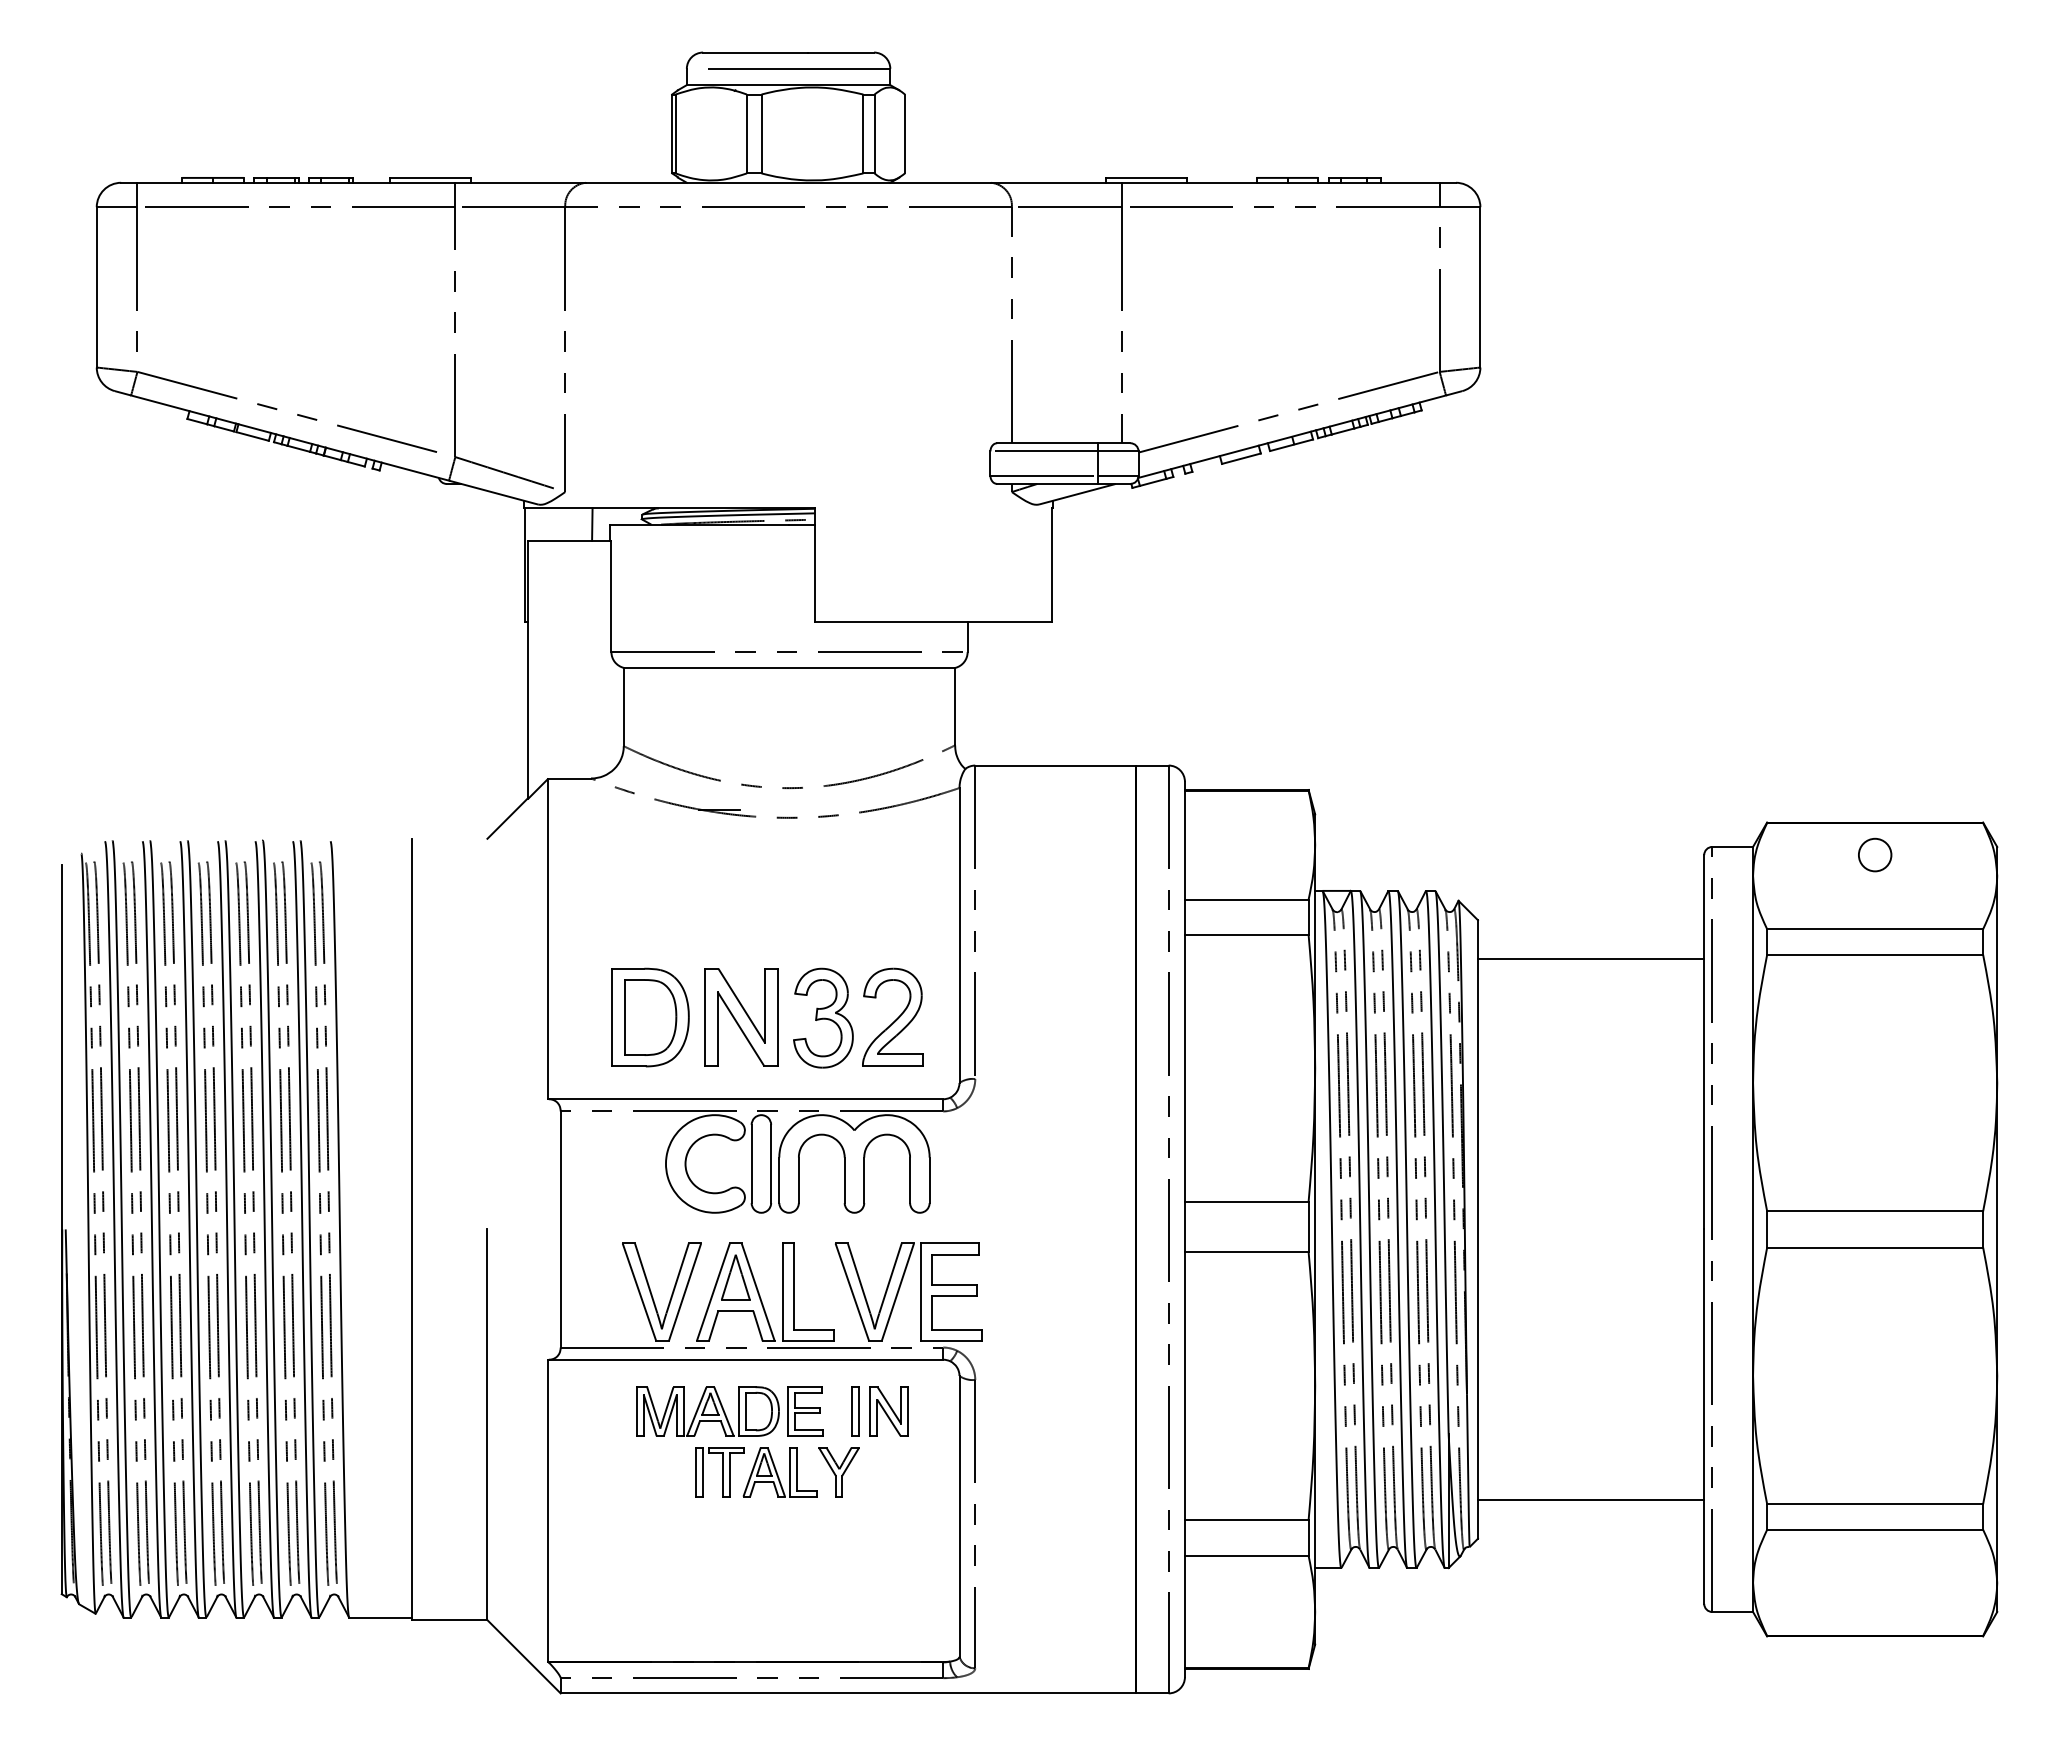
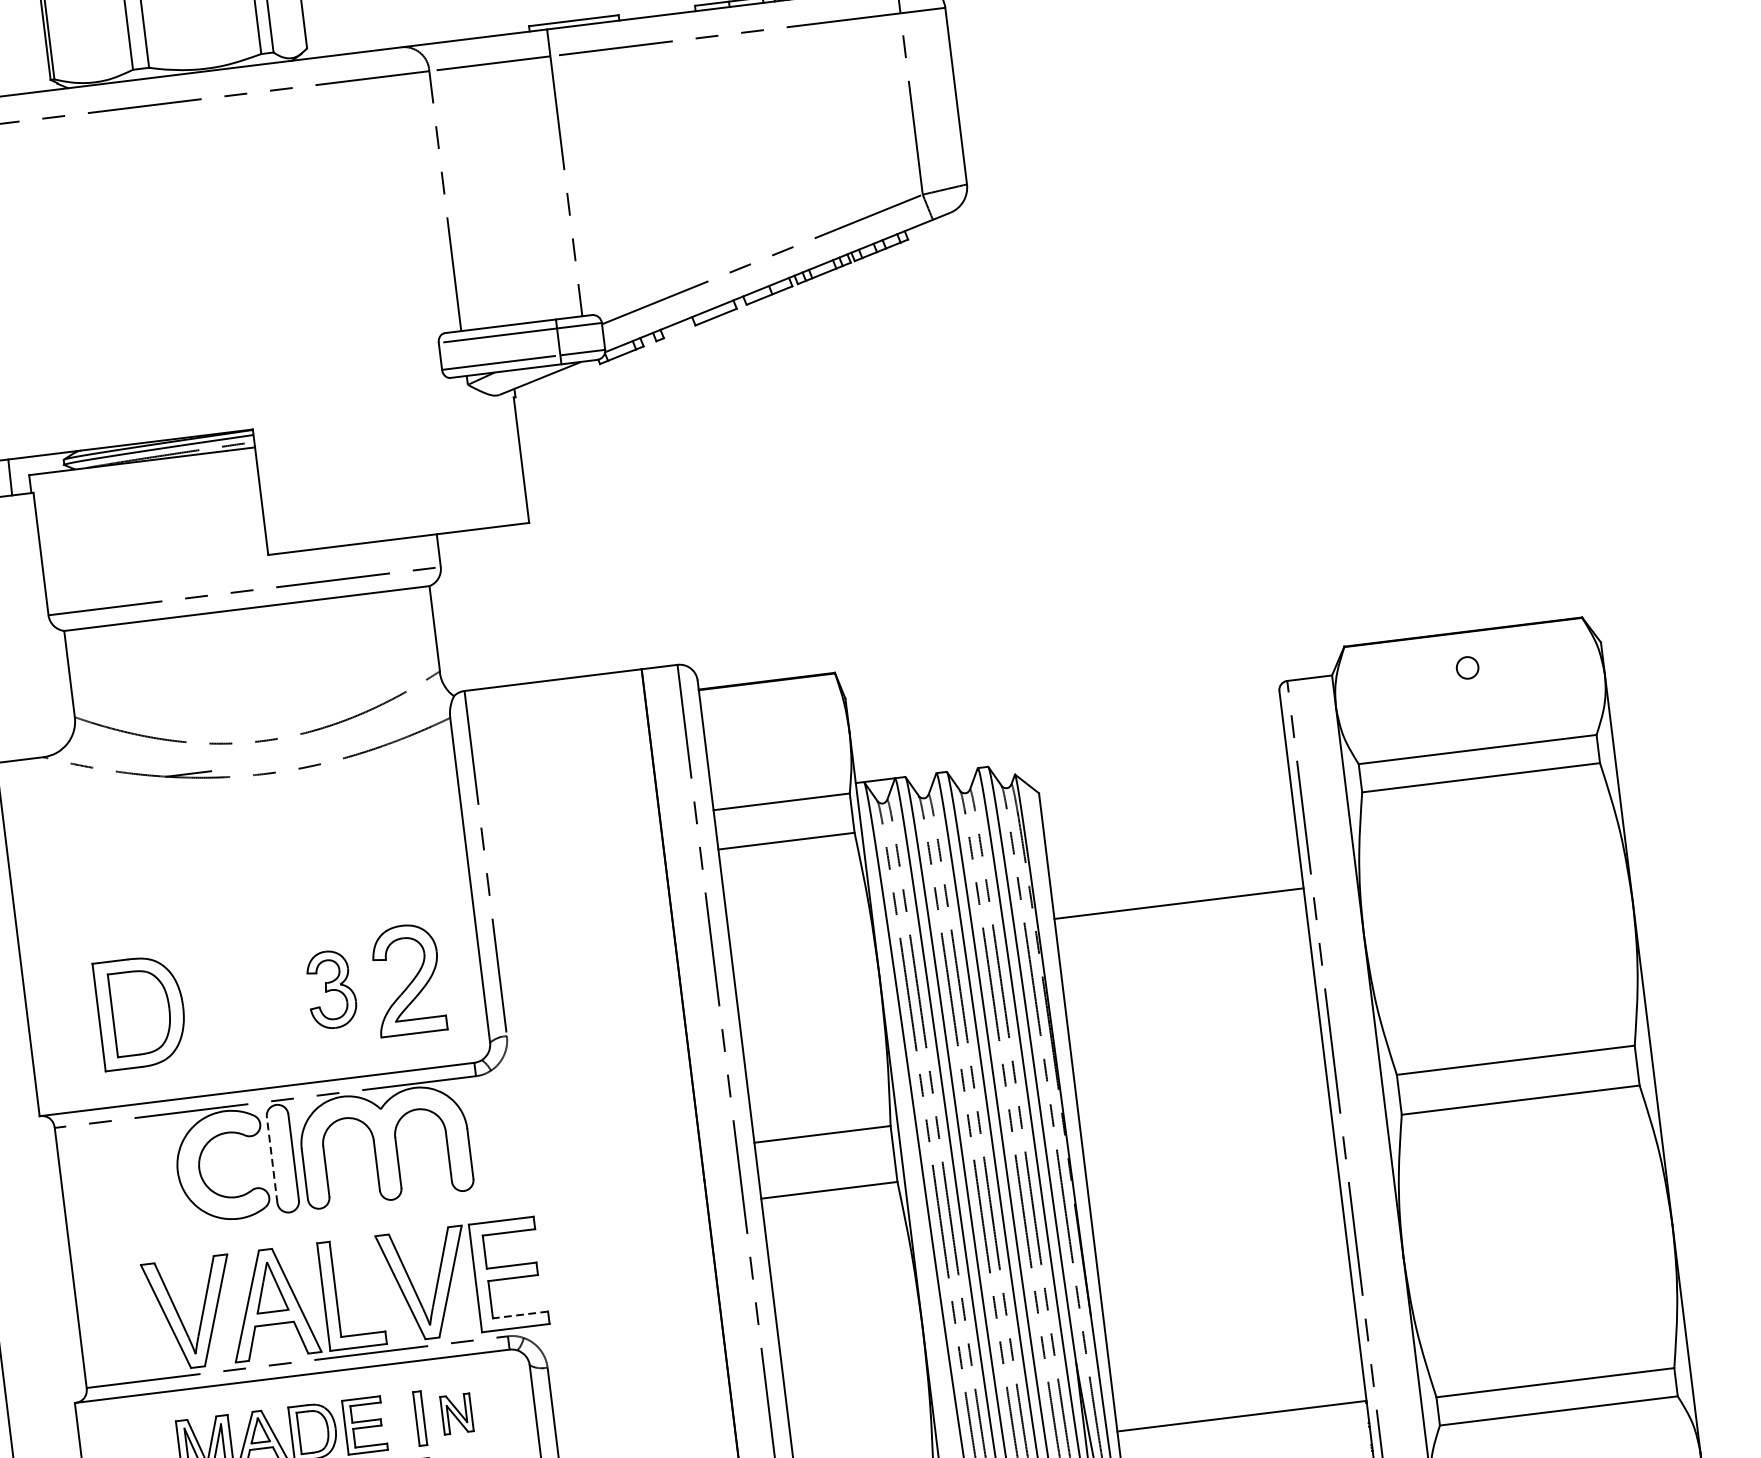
circle: (1874, 854) -> (1466, 667), size x0.6
line: (1590, 959) -> (1178, 903), moved
part: (741, 1017) -> (241, 1000), removed
part: (823, 1017) -> (331, 988), size x0.7
line: (751, 1163) -> (271, 1159), solid -> dashed
line: (956, 1329) -> (520, 1314), solid -> dashed
part: (888, 1411) -> (456, 1414), size x0.7

